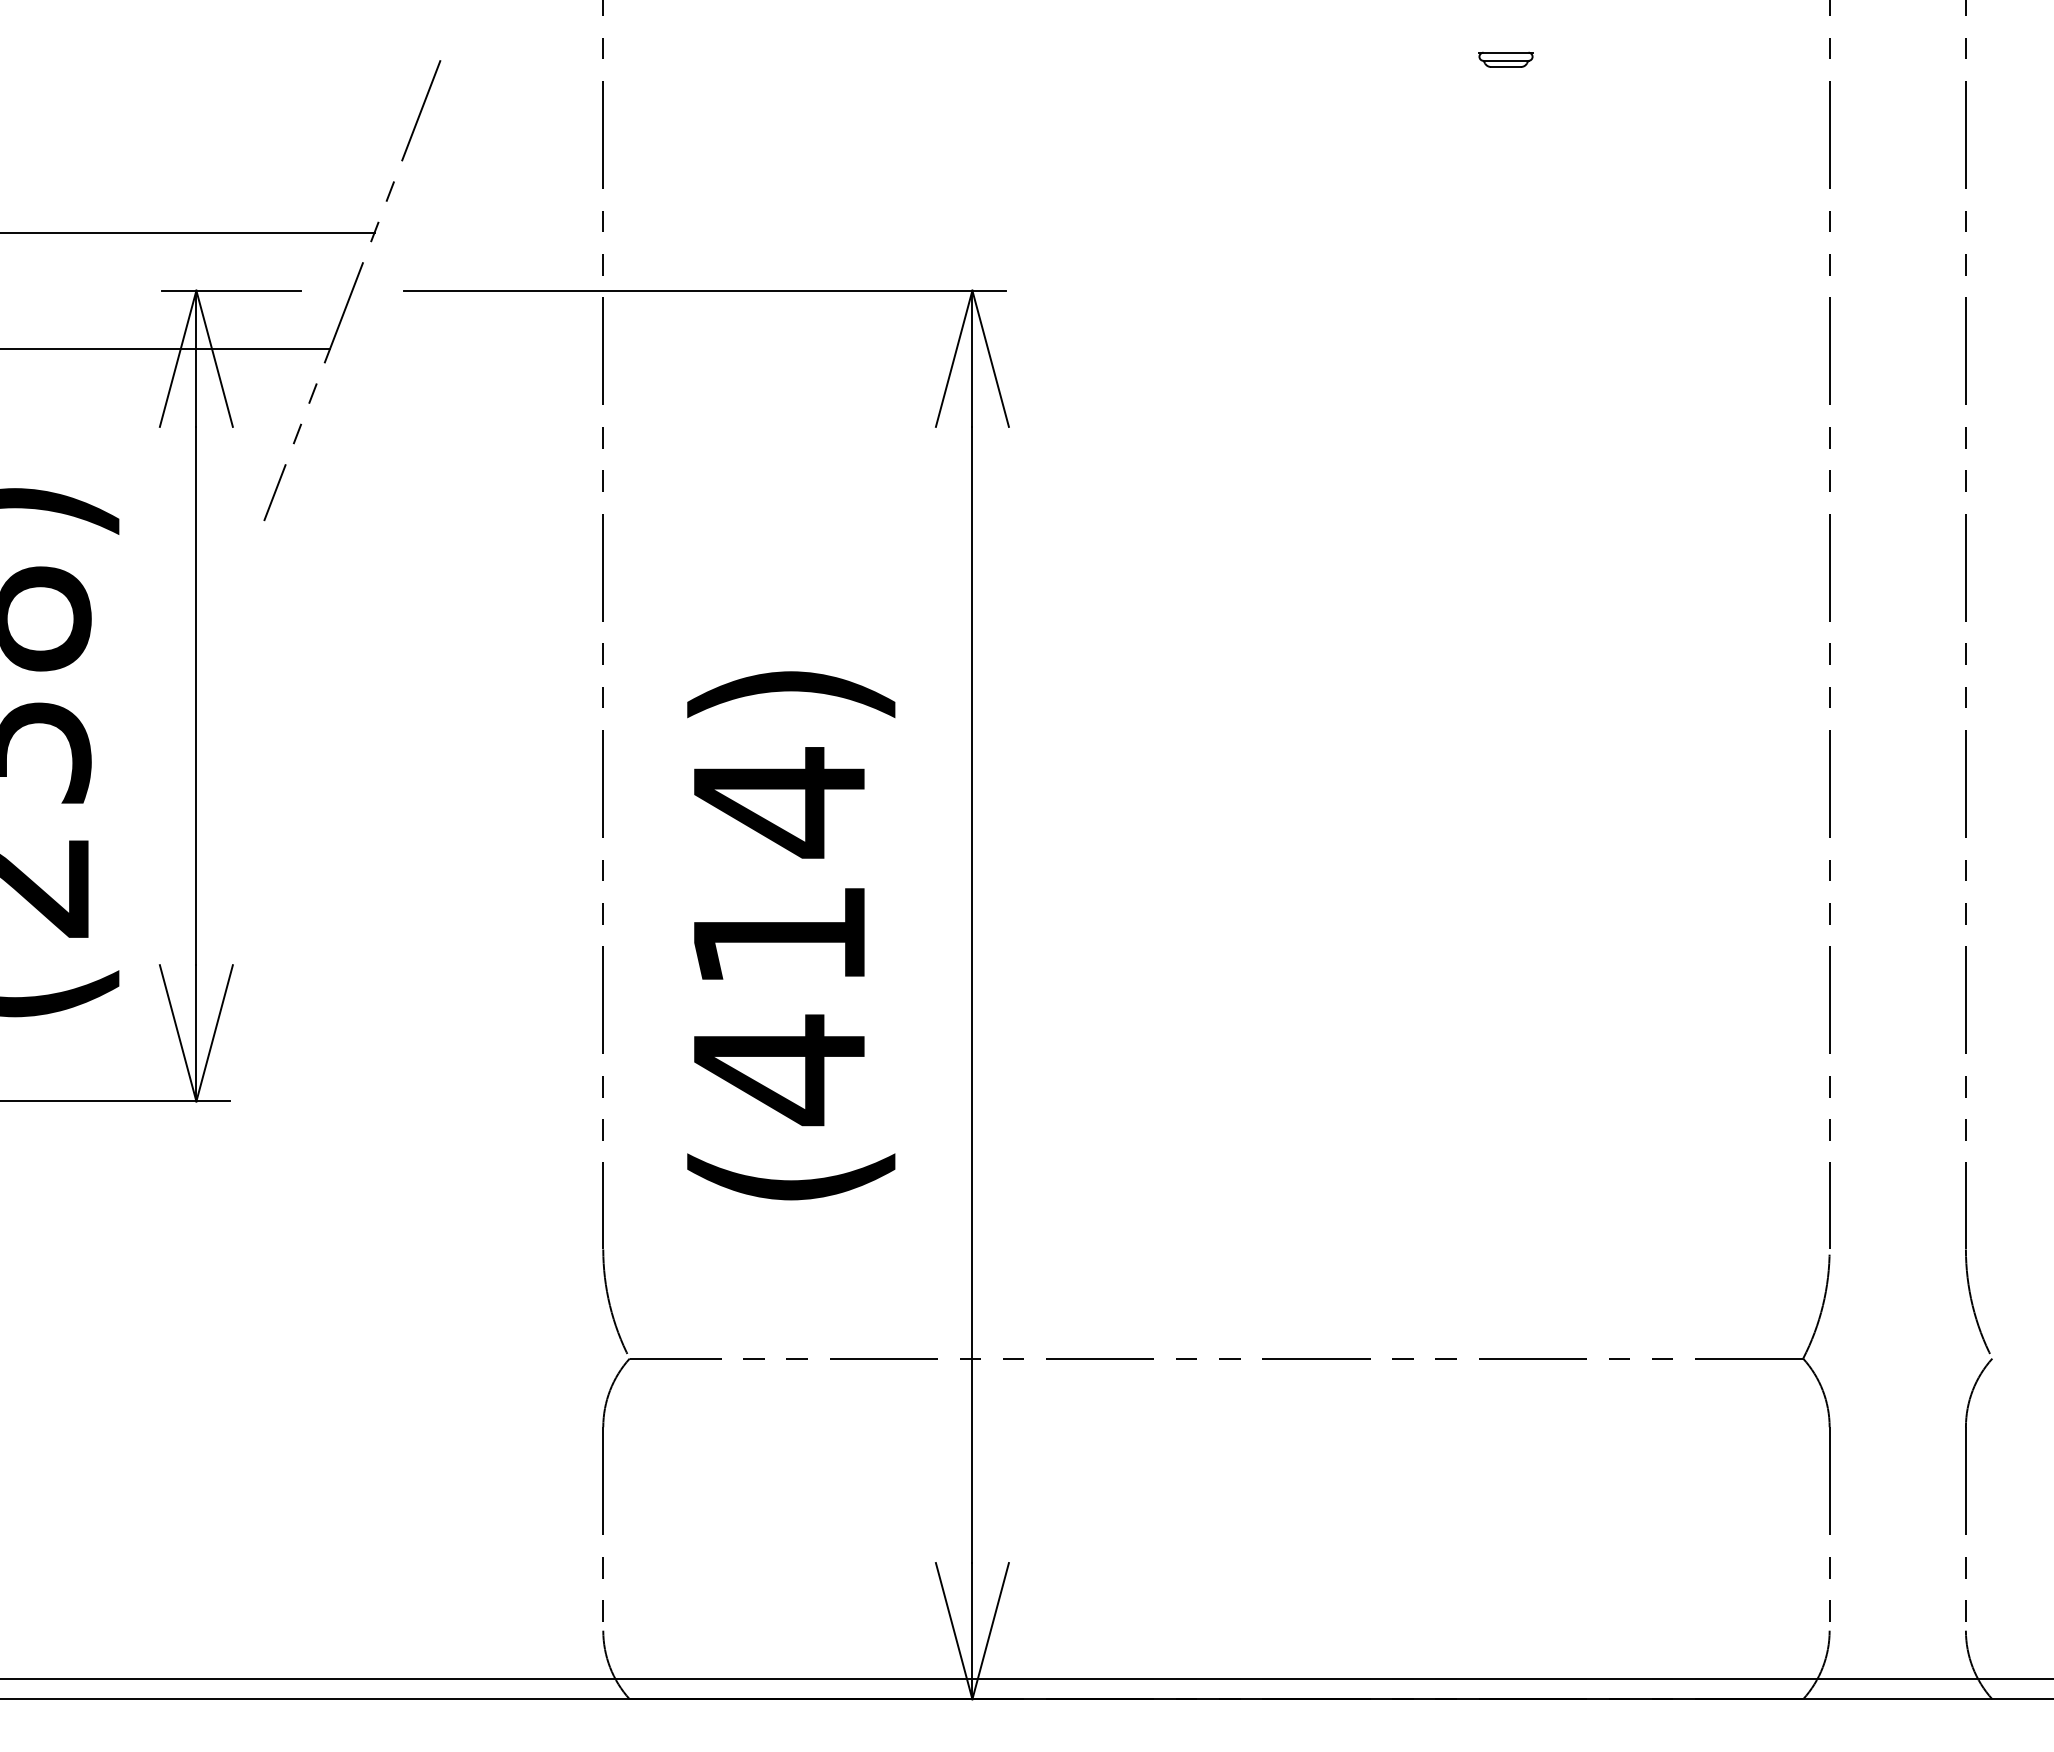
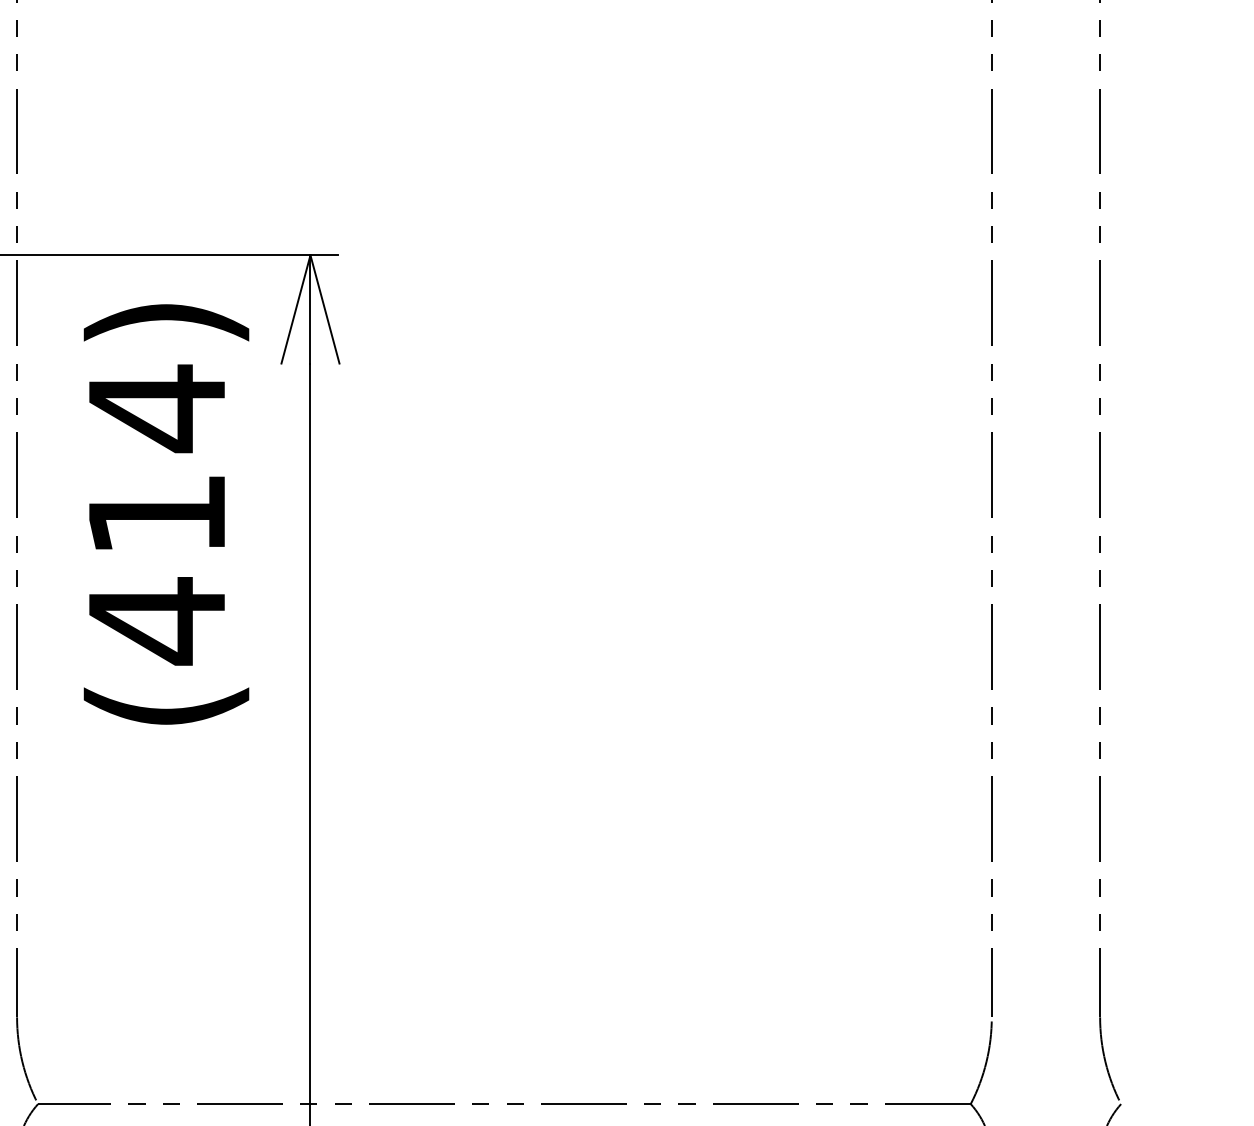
part: (1505, 59) -> (734, 71), removed
text: (791, 935) -> (166, 514), moved

